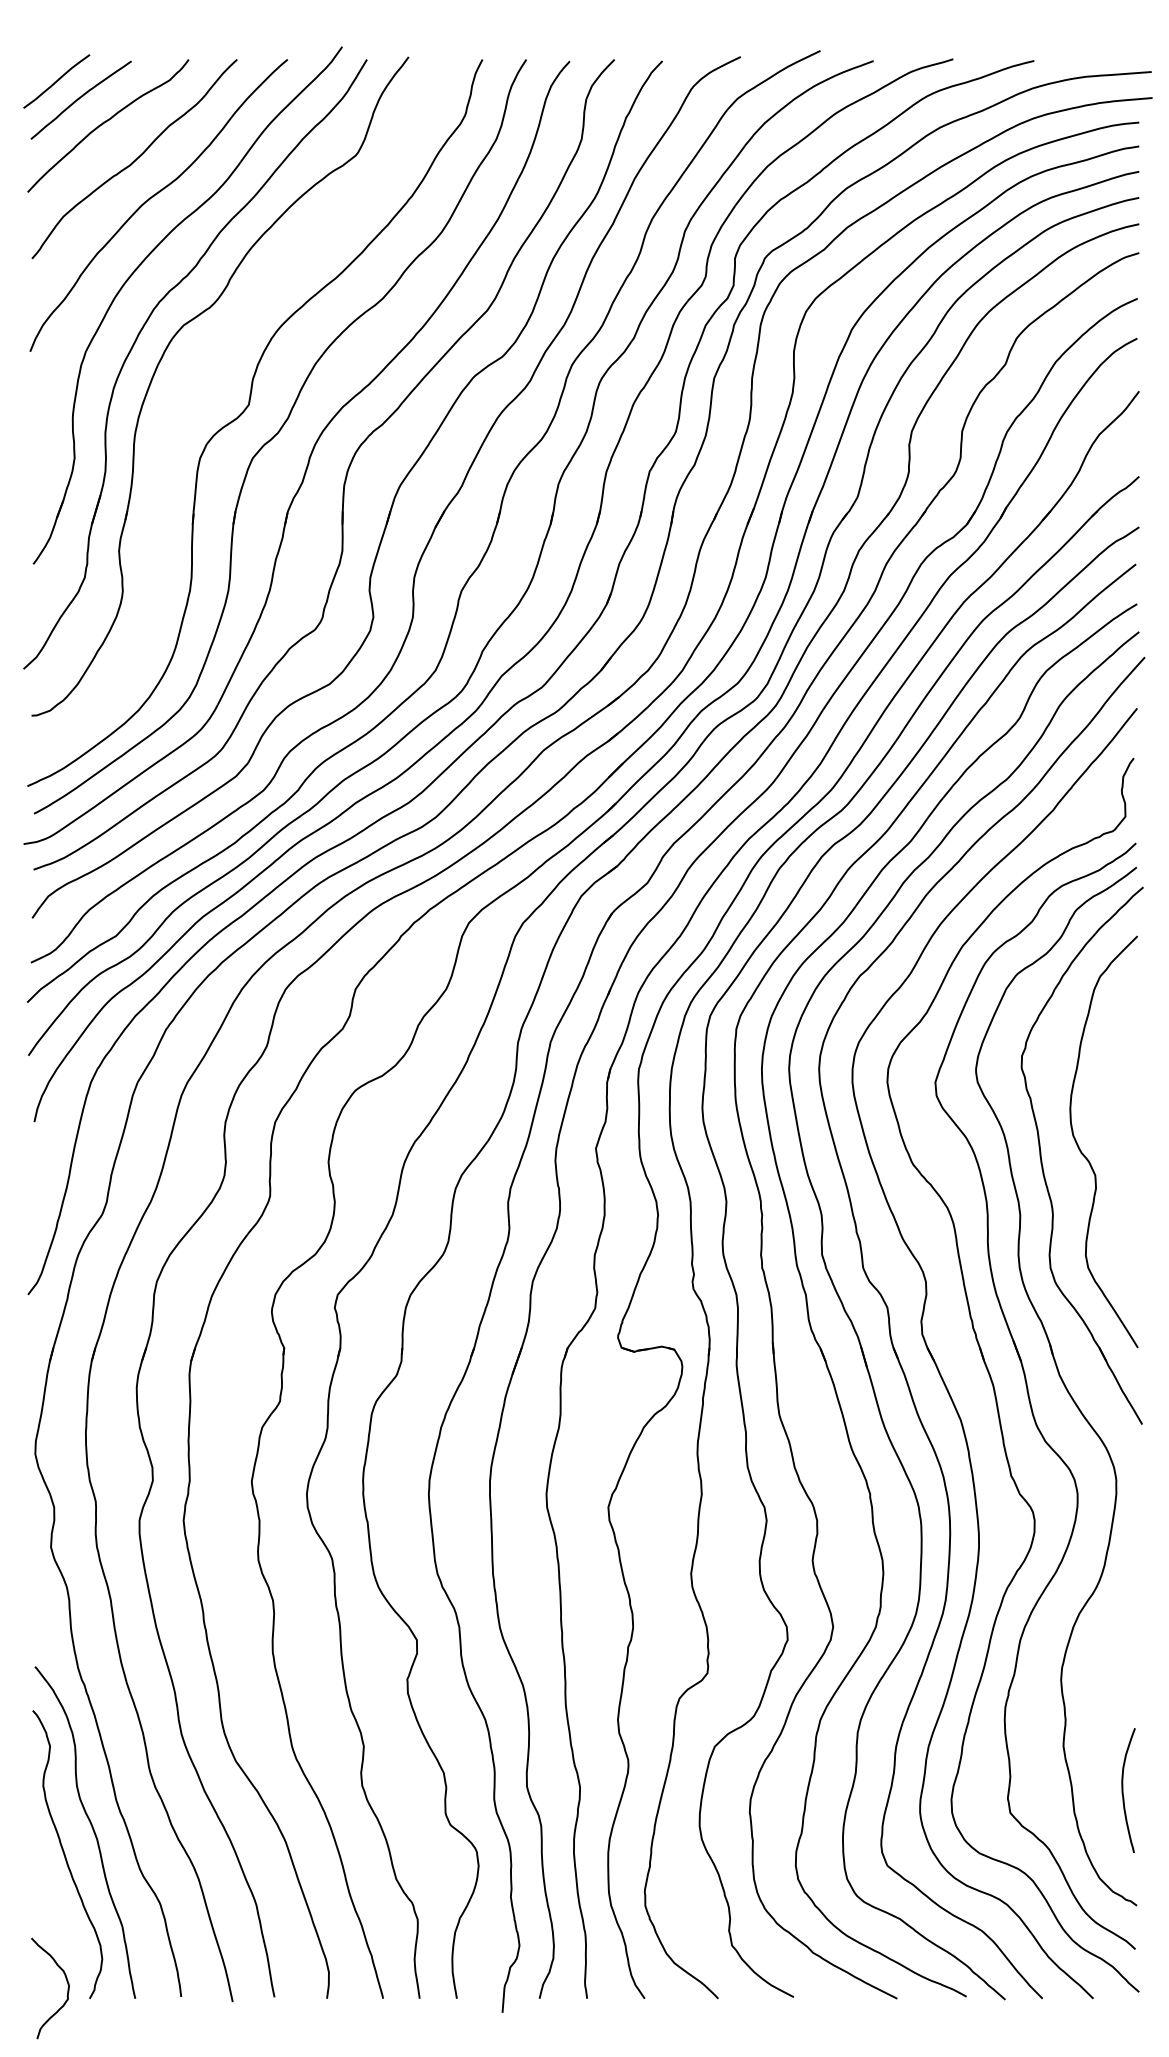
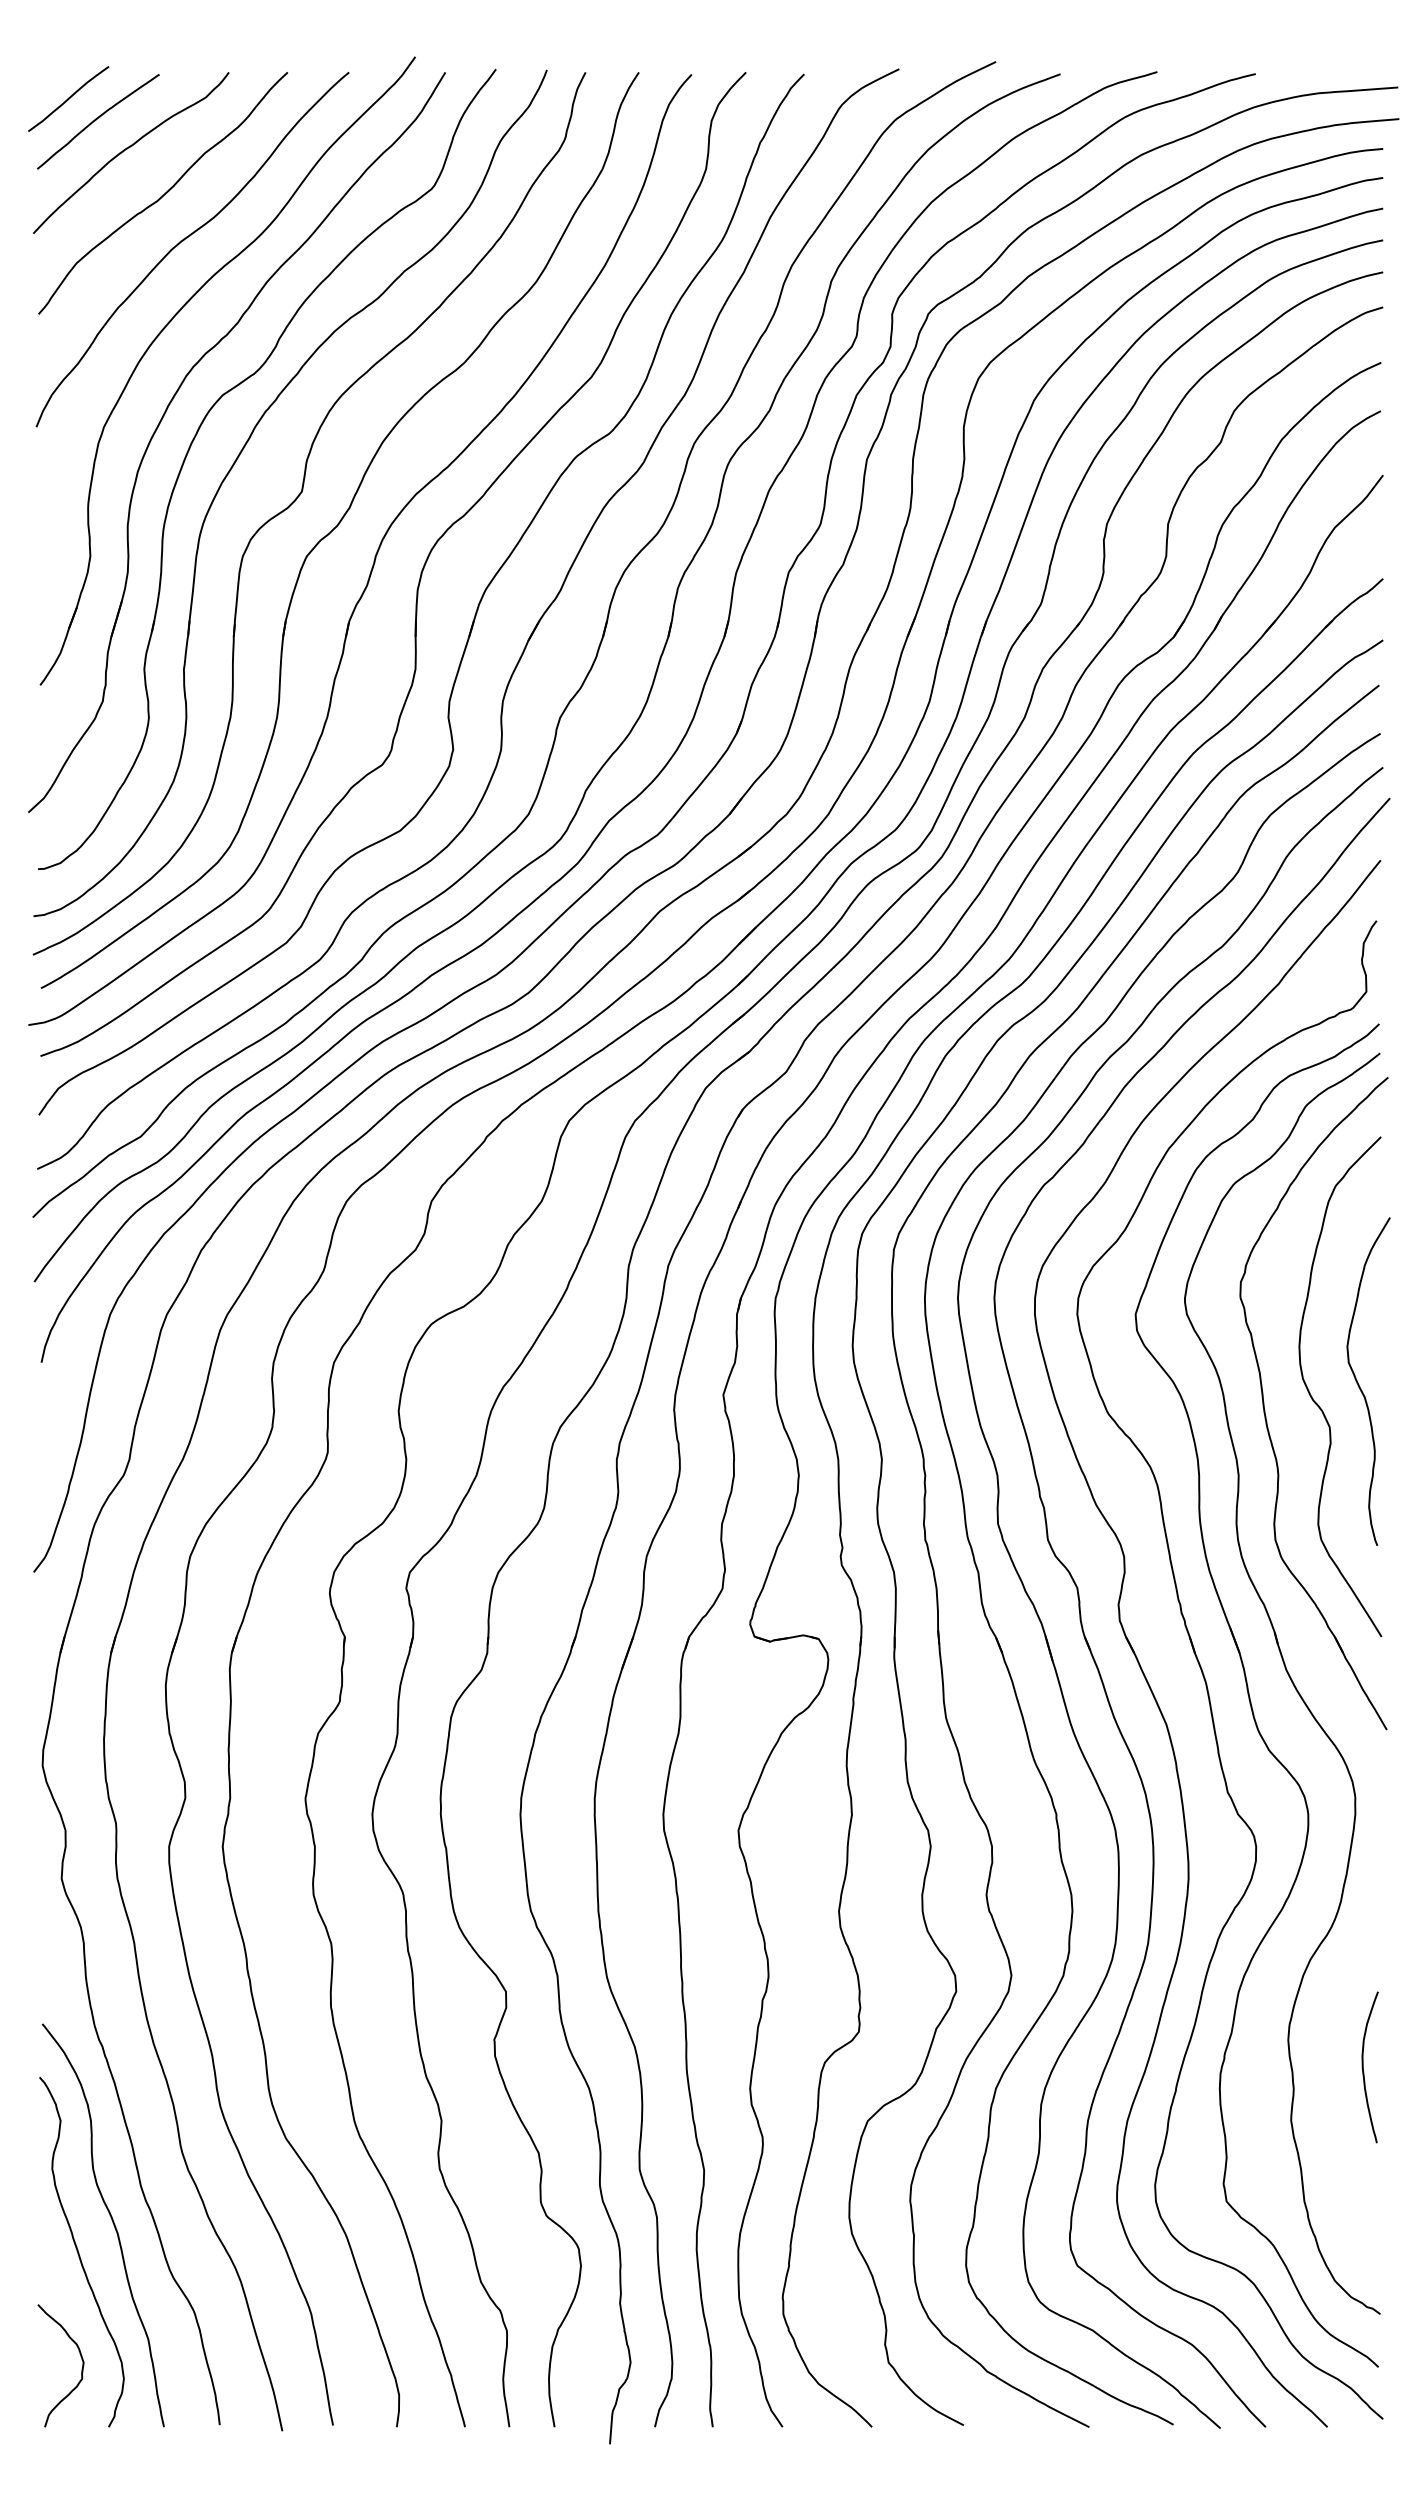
part: (195, 379) -> (237, 460), added
curve: (1120, 1141) -> (1360, 1386), added
curve: (1123, 1790) -> (1363, 2067), moved
curve: (67, 1990) -> (81, 2368), moved

